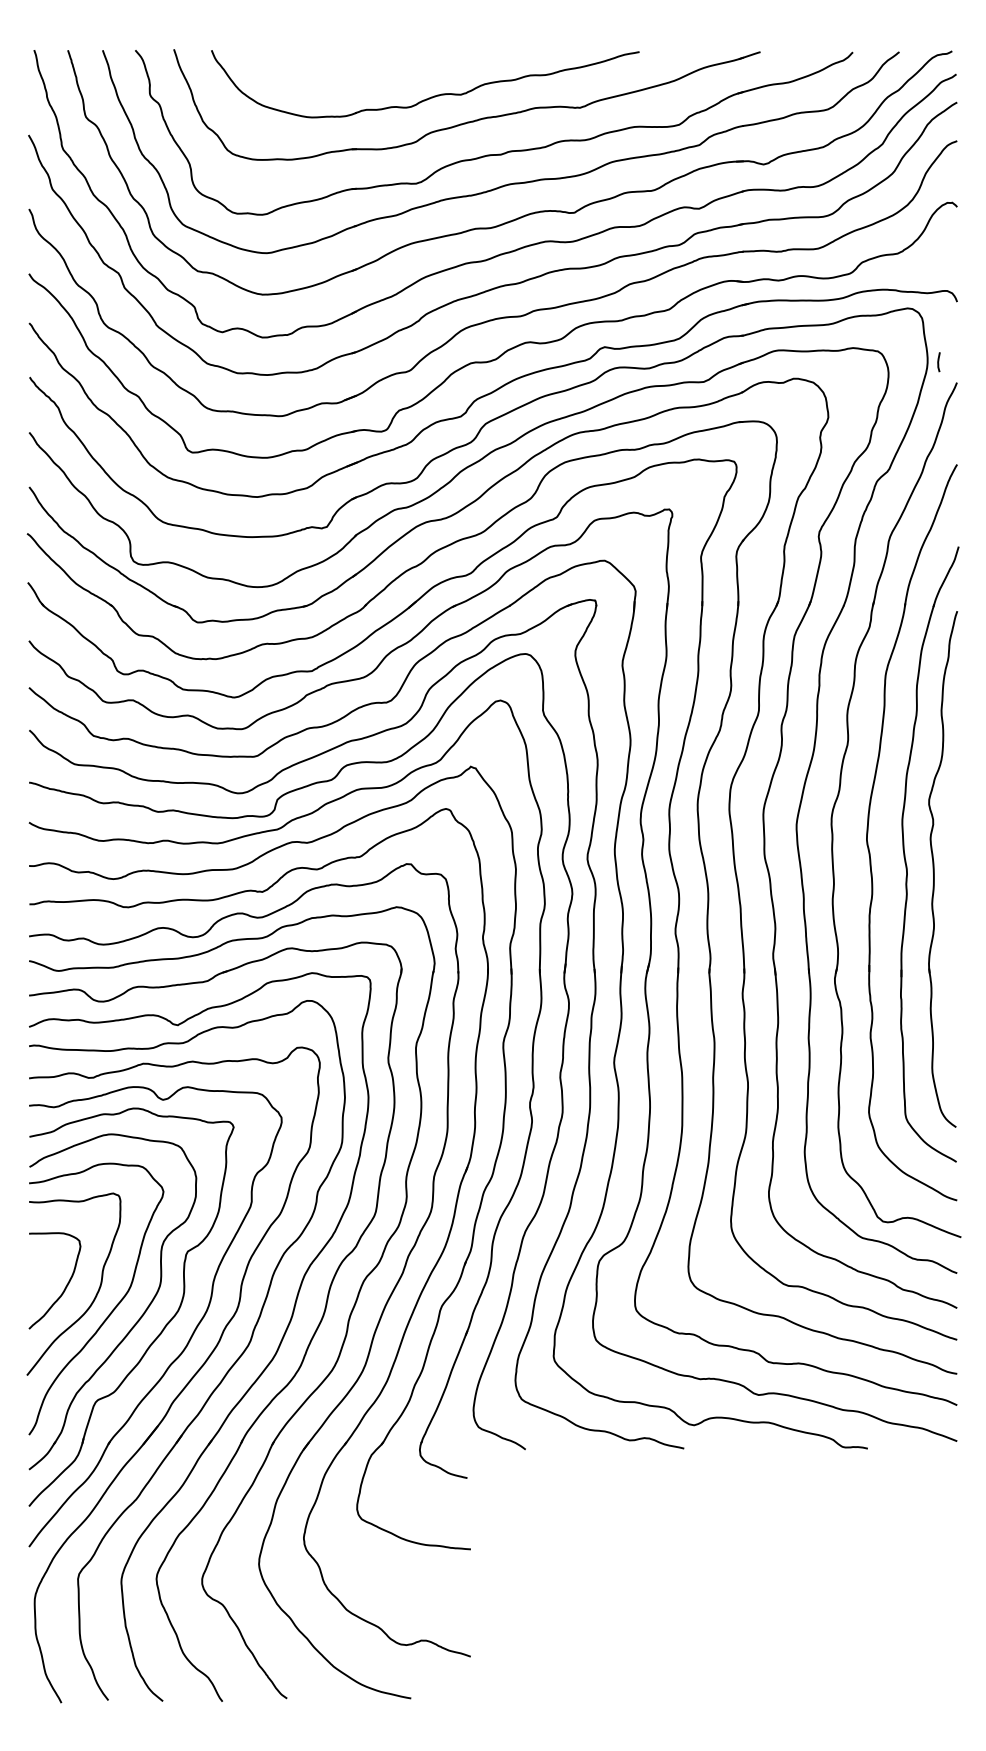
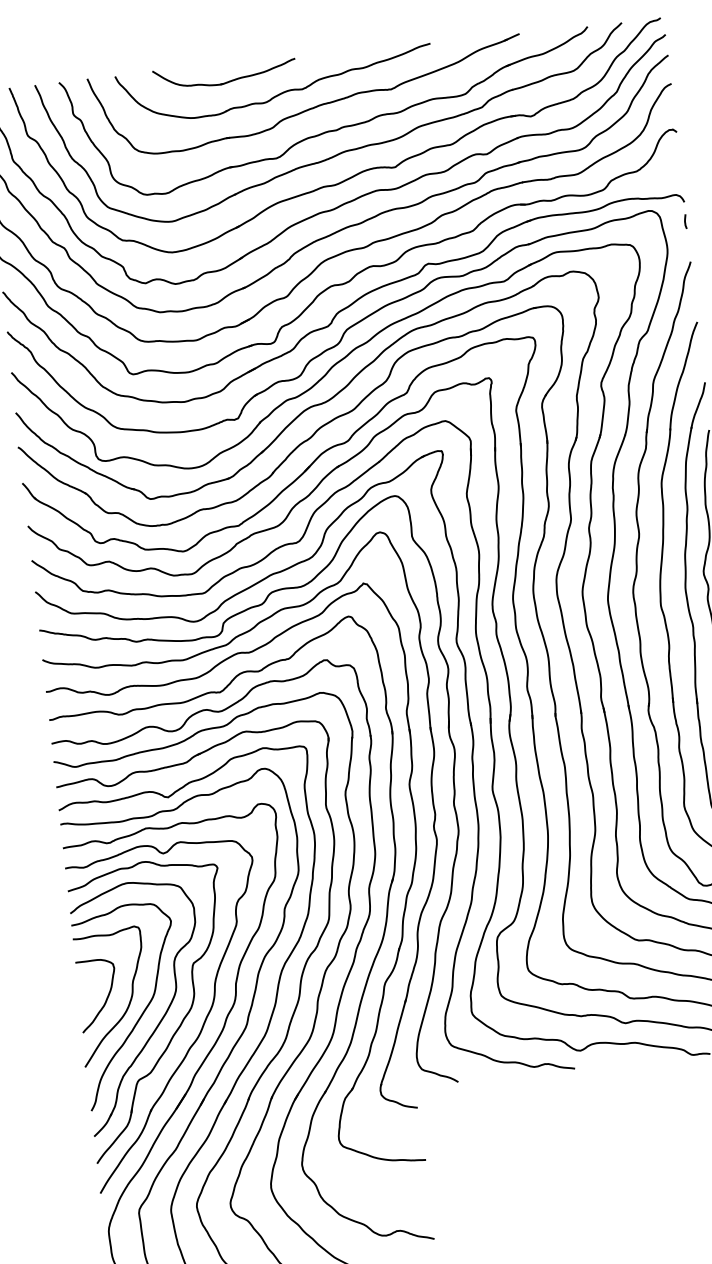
part: (360, 73) -> (226, 81), added
line: (938, 362) -> (685, 221), moved

